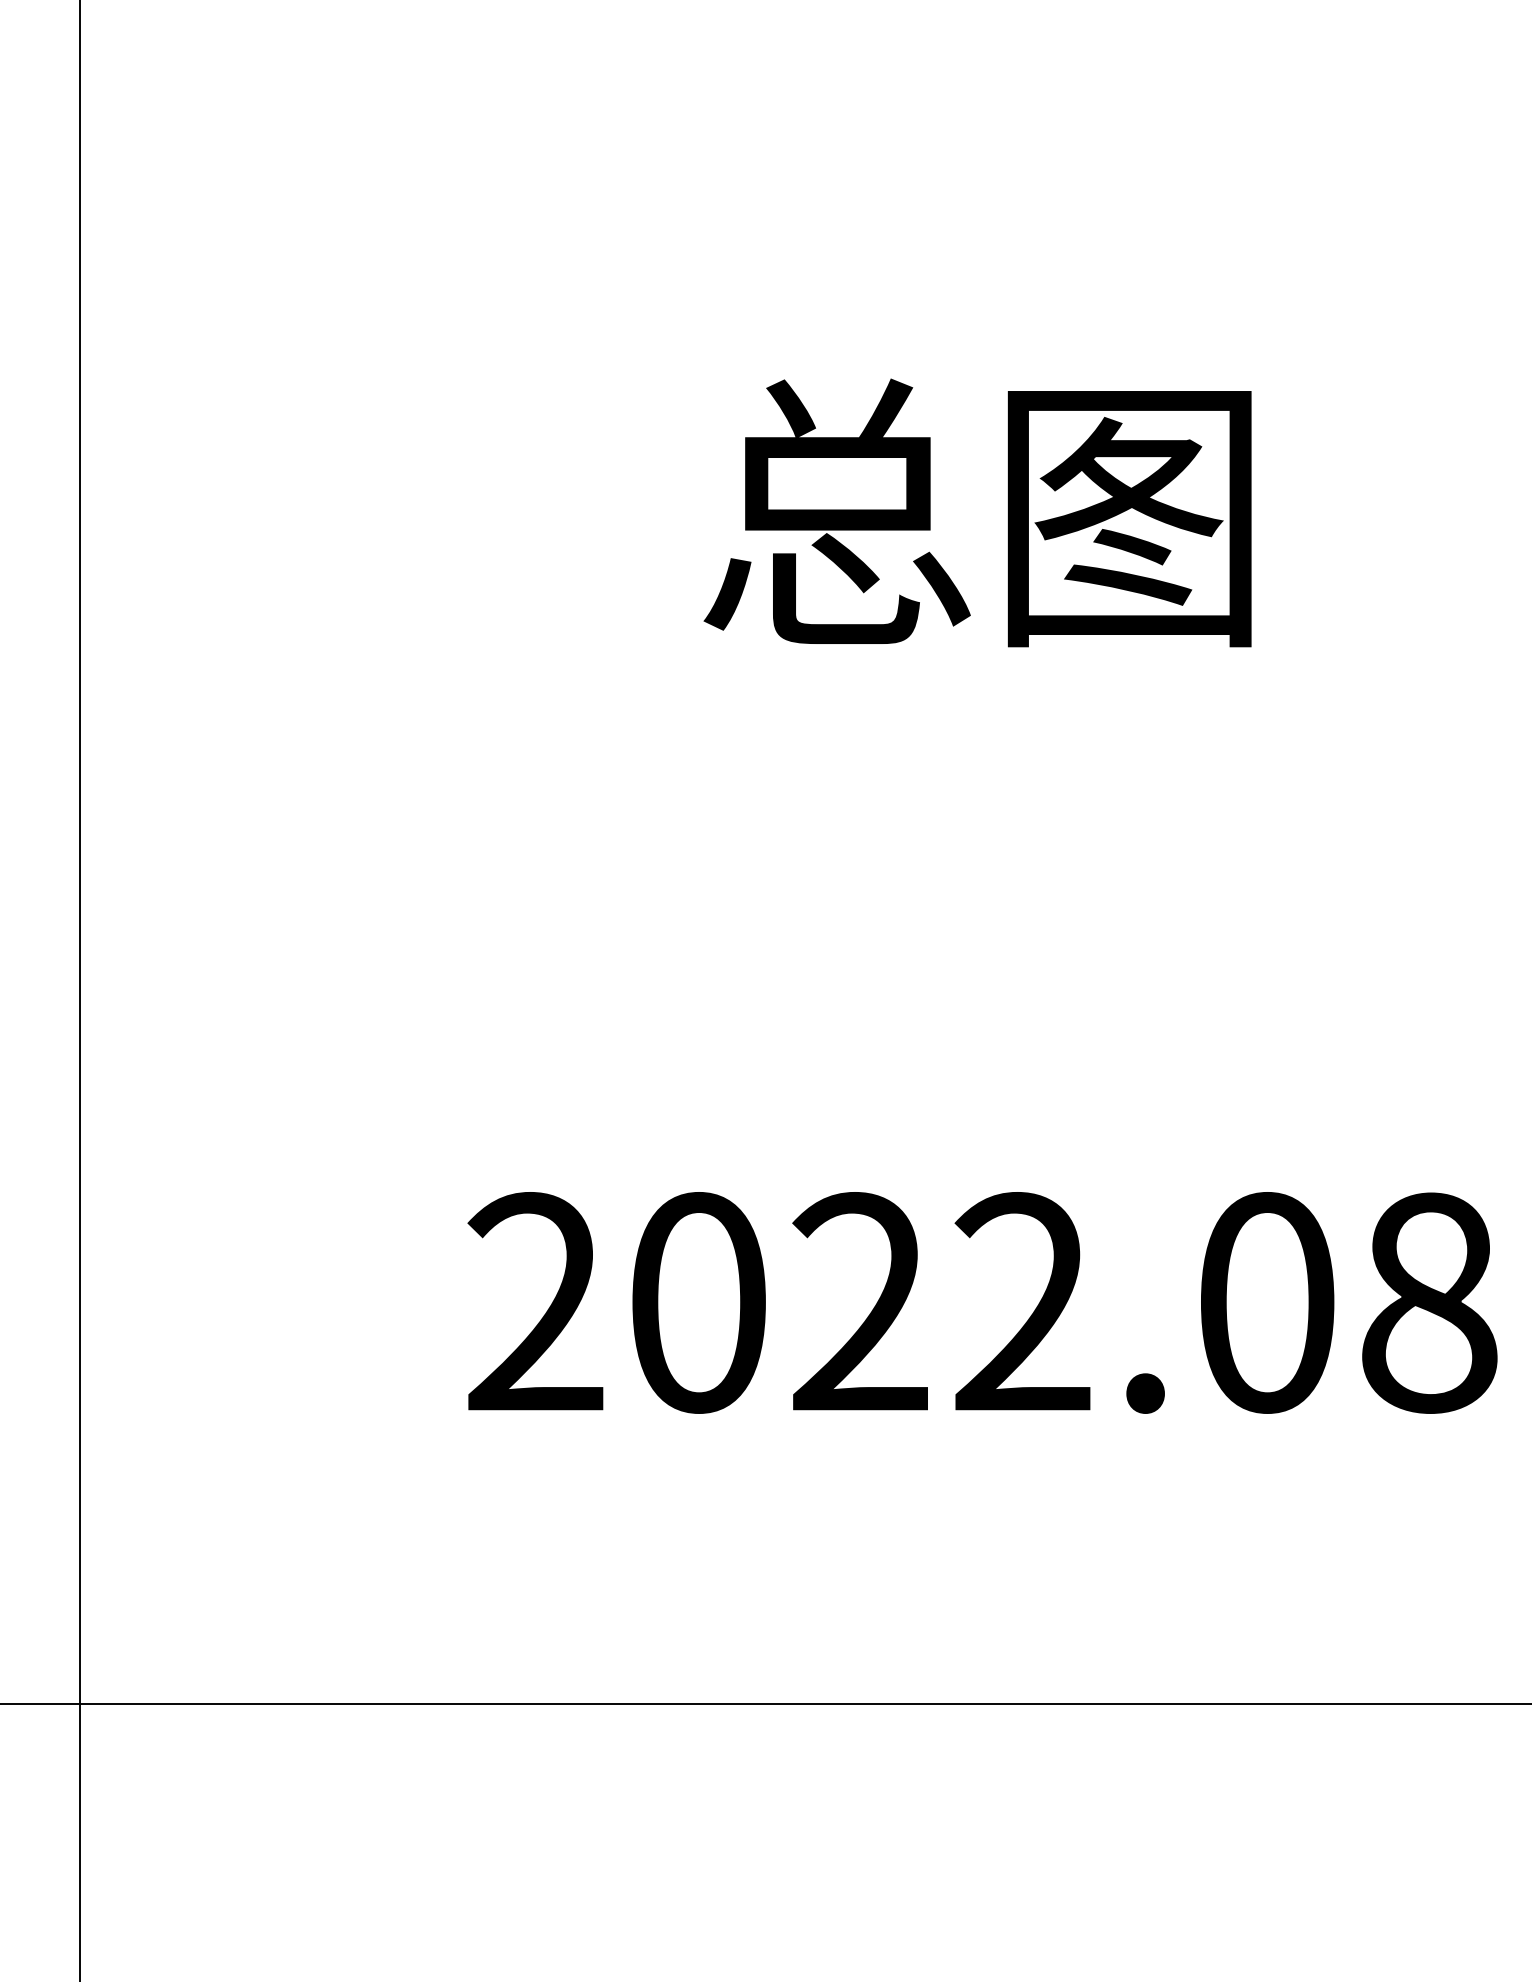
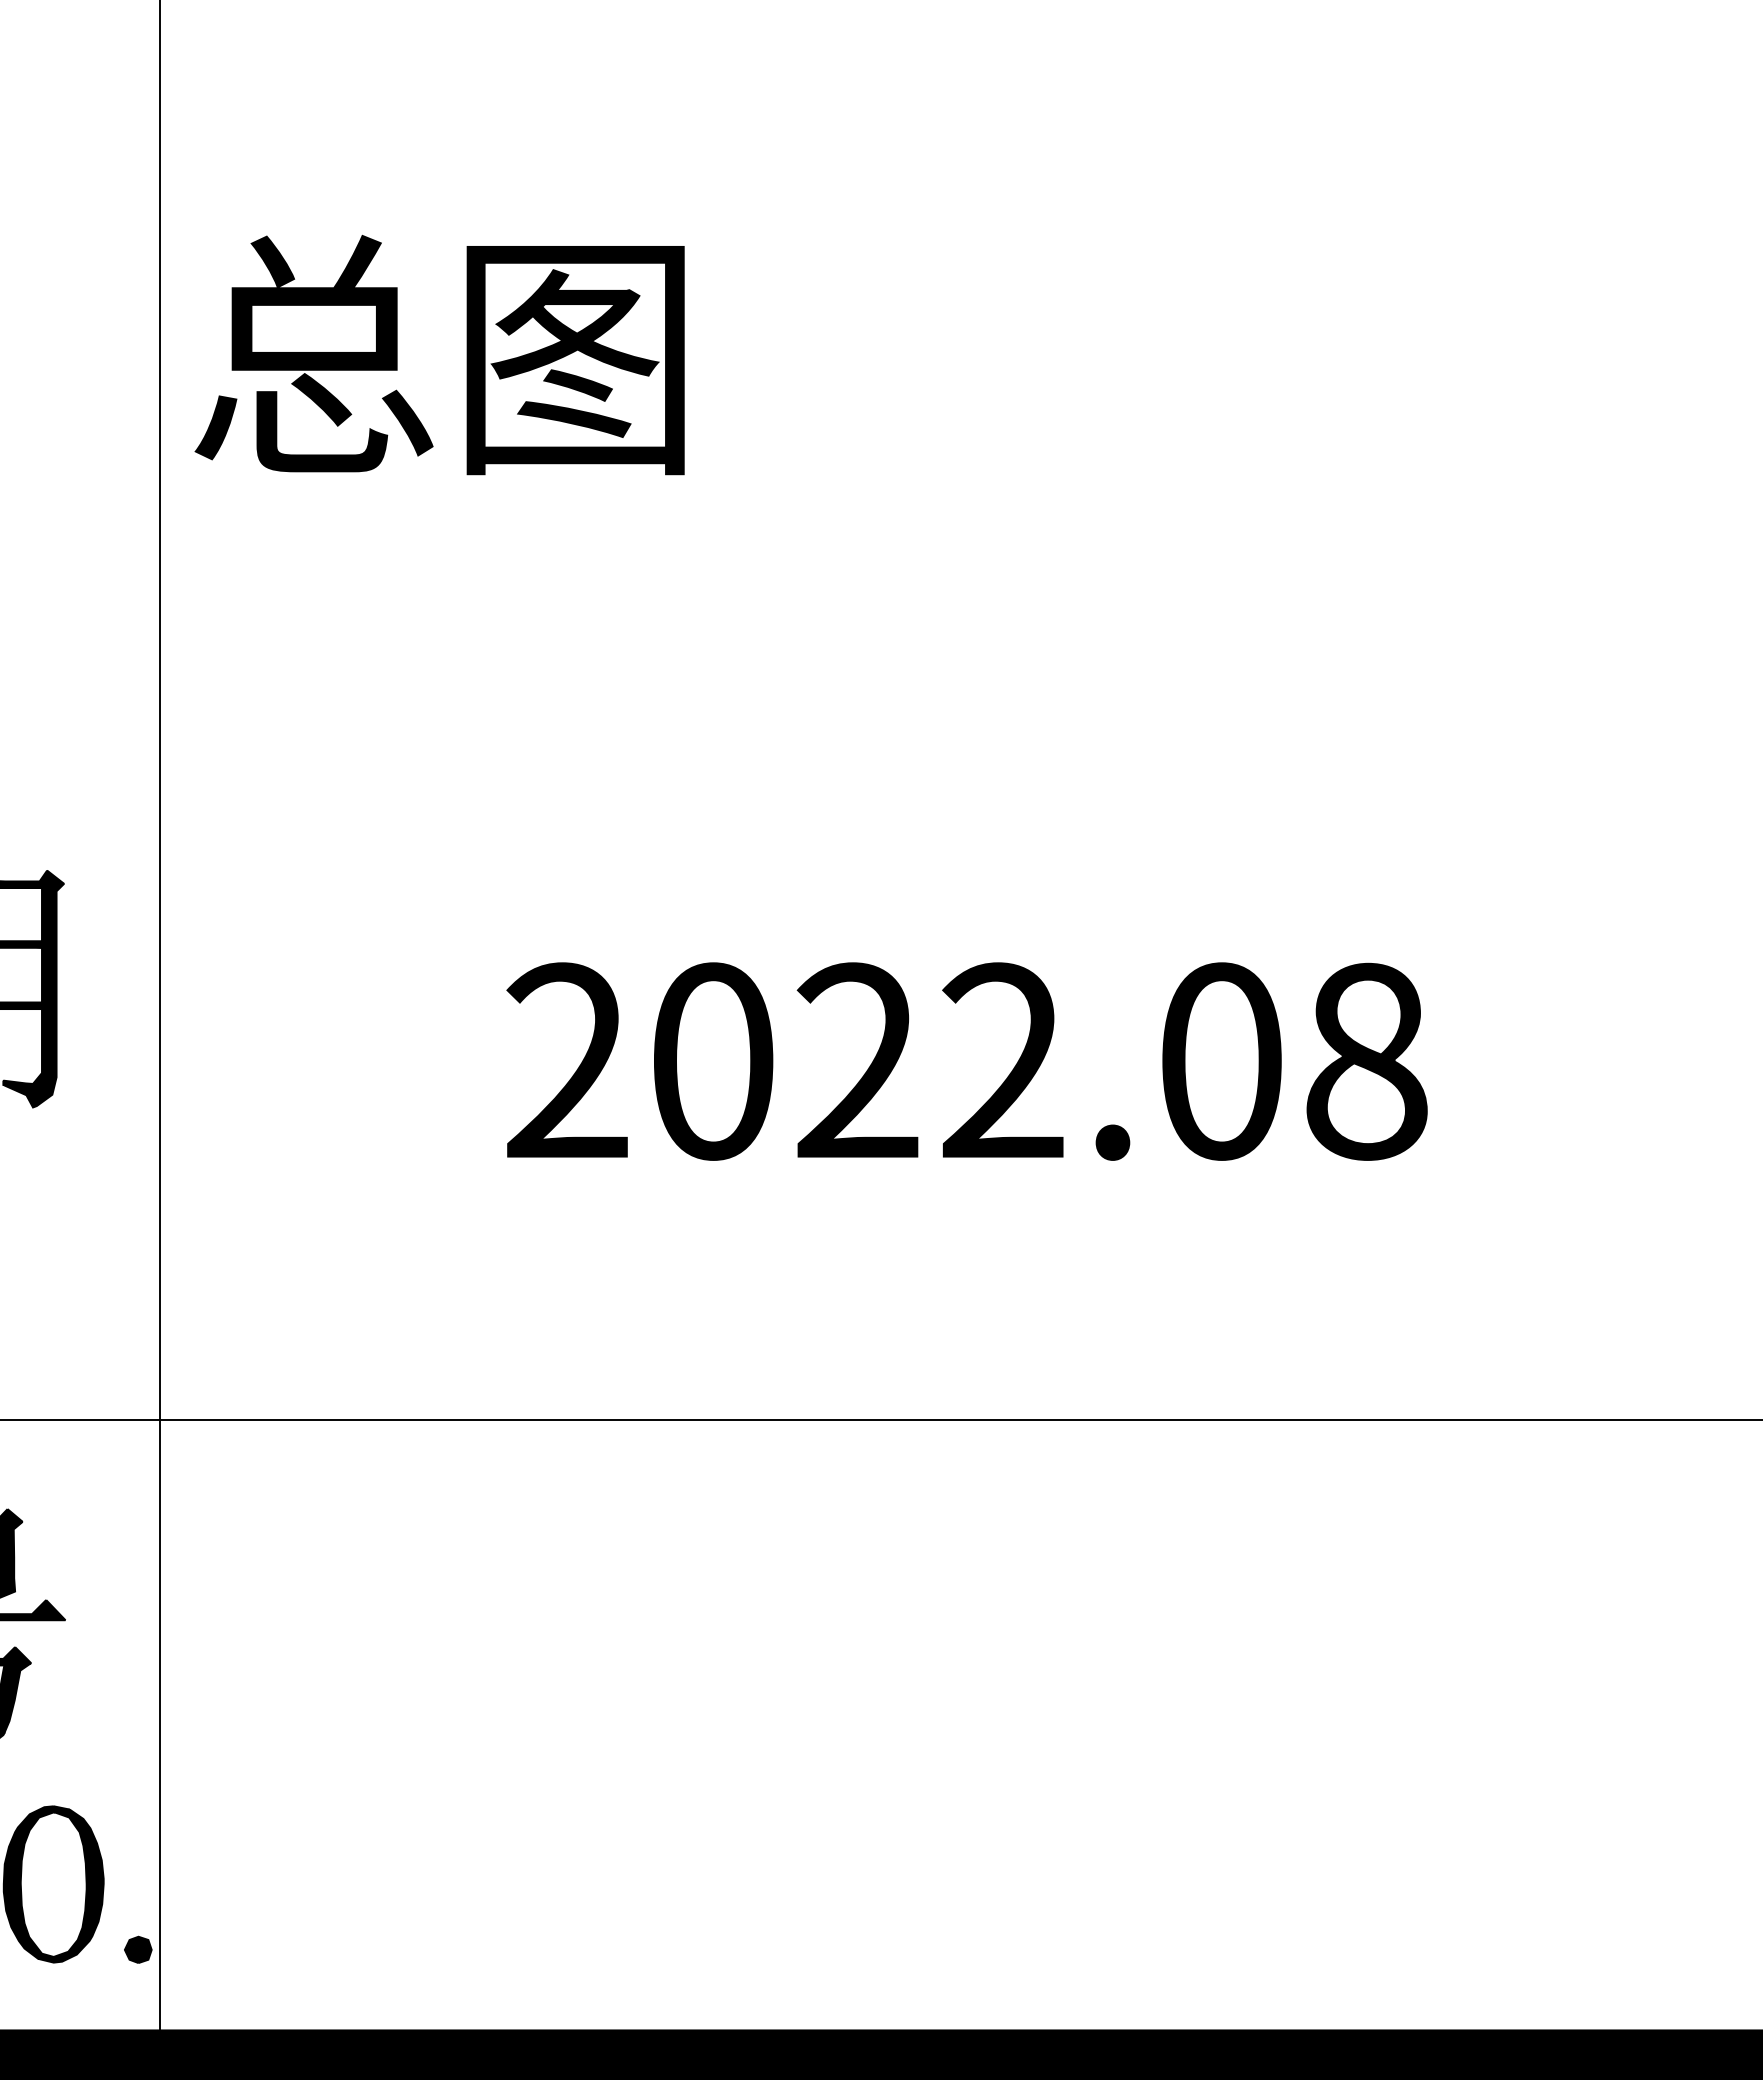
text: (977, 512) -> (439, 354), moved

